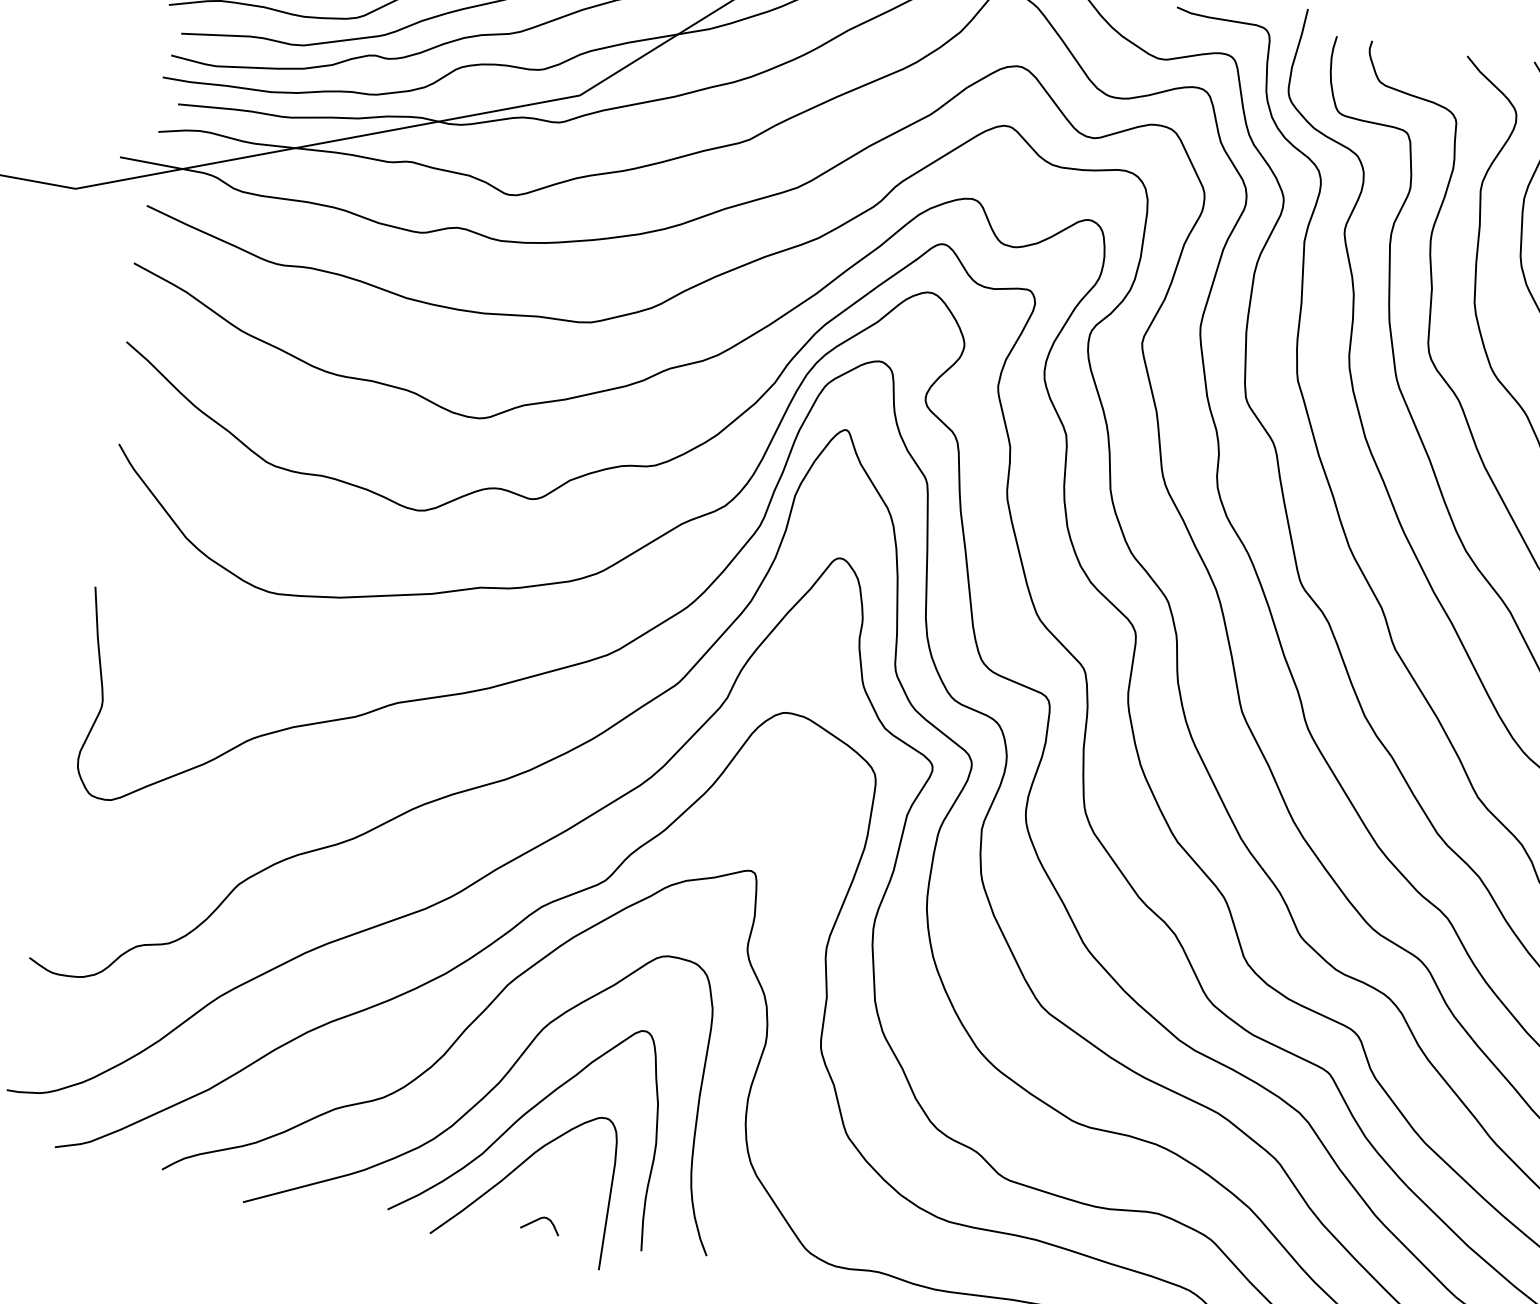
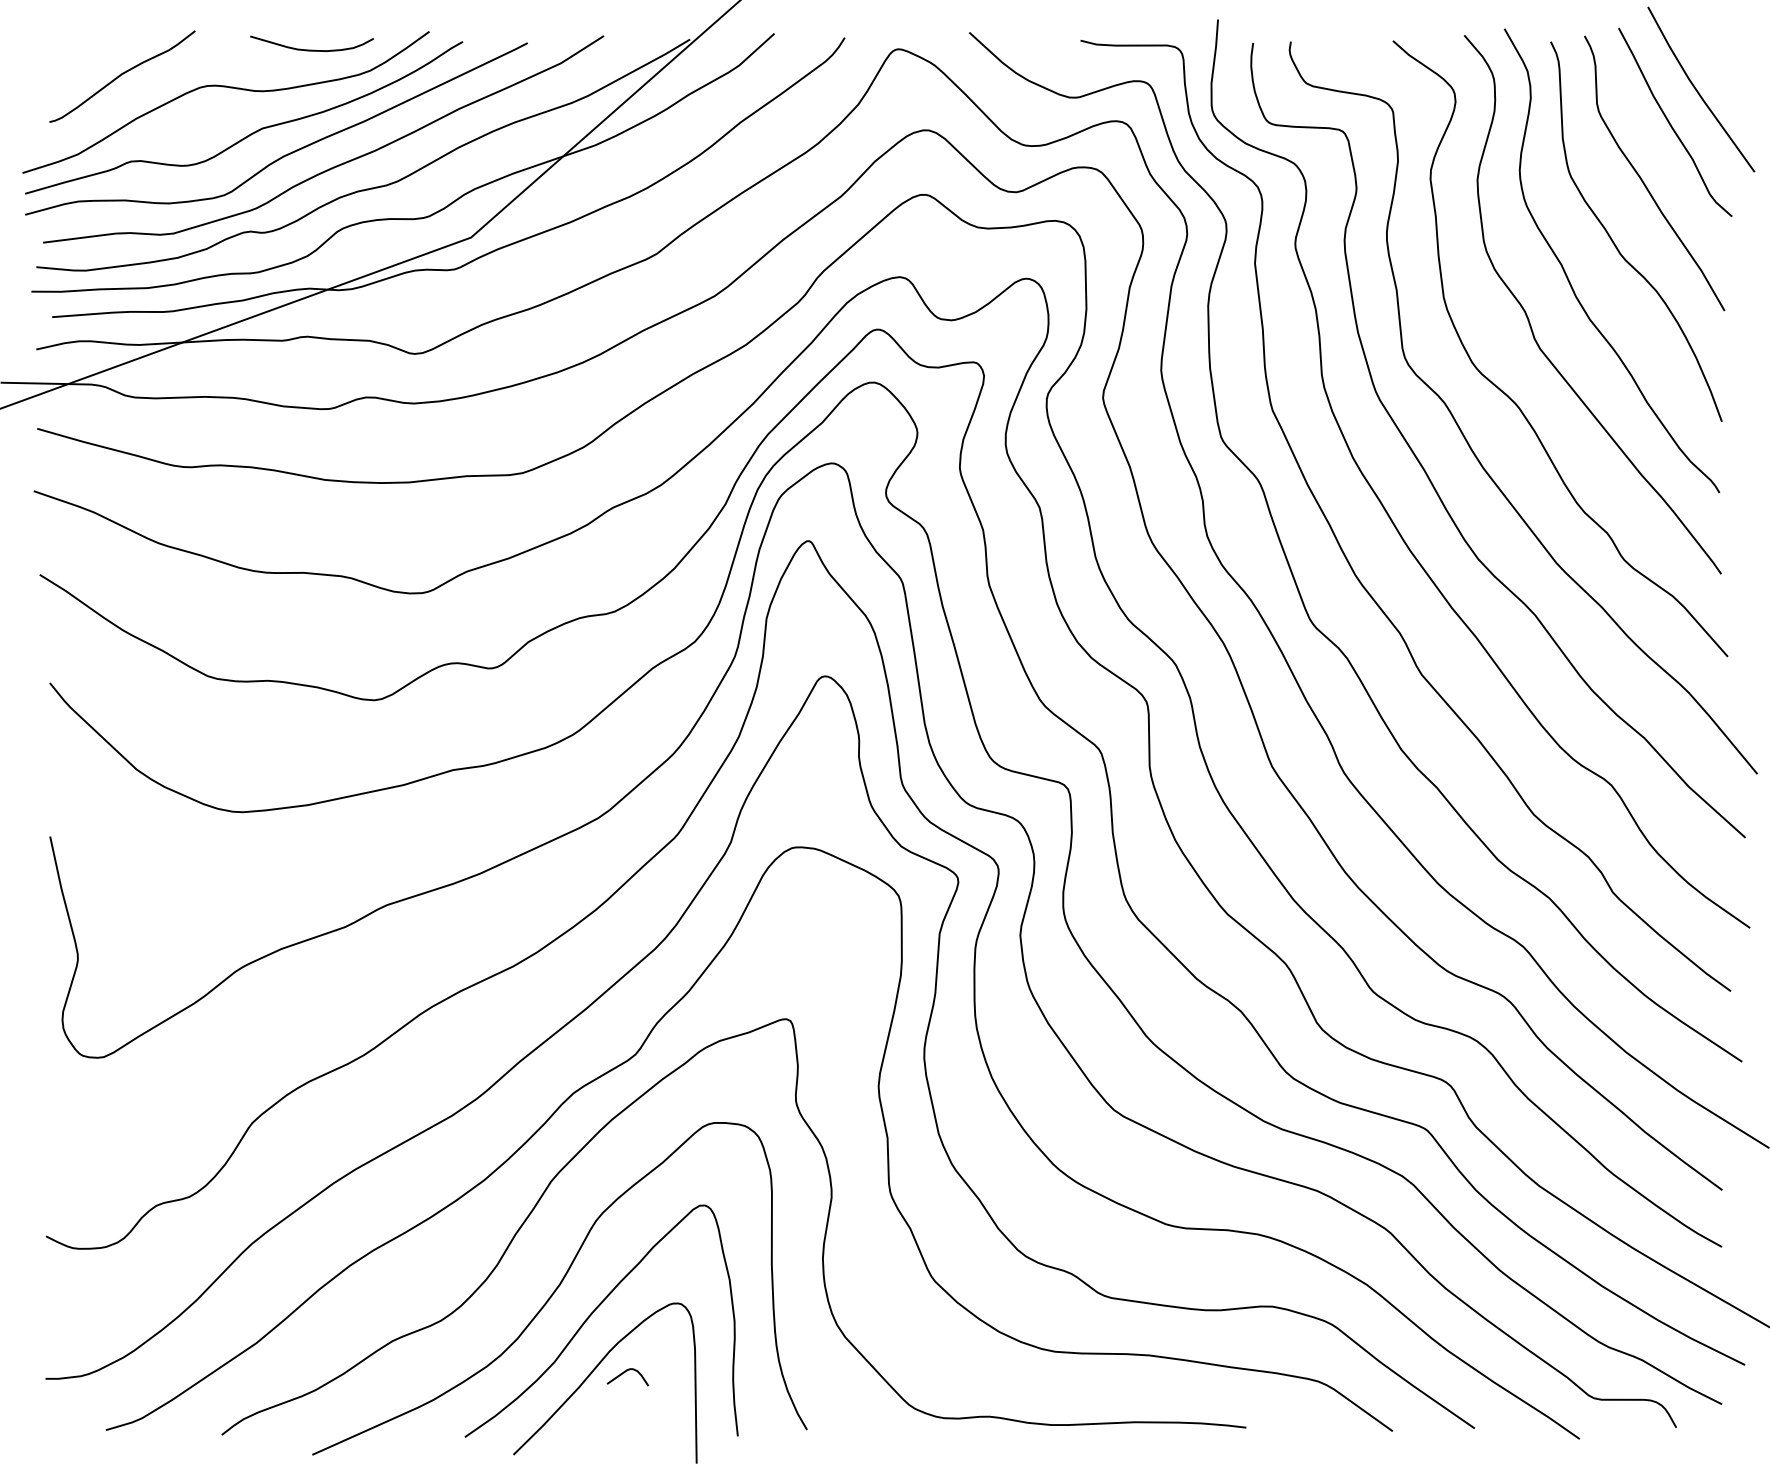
curve: (538, 1220) -> (624, 1373), moved

